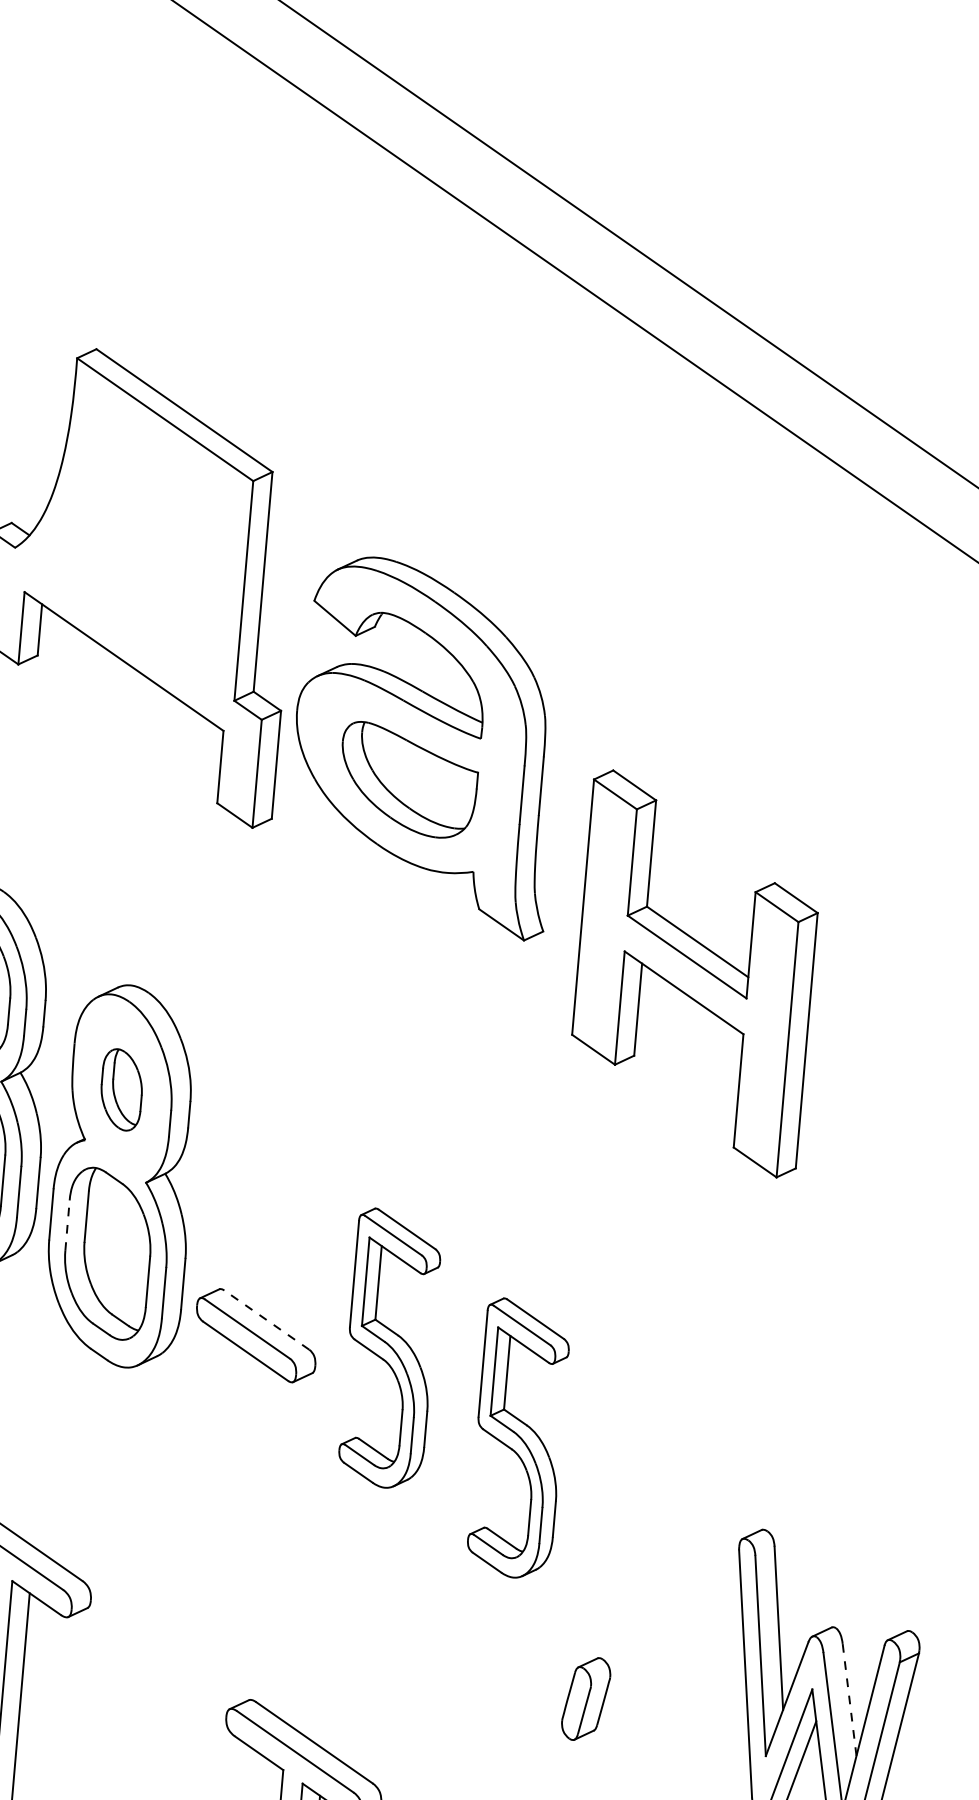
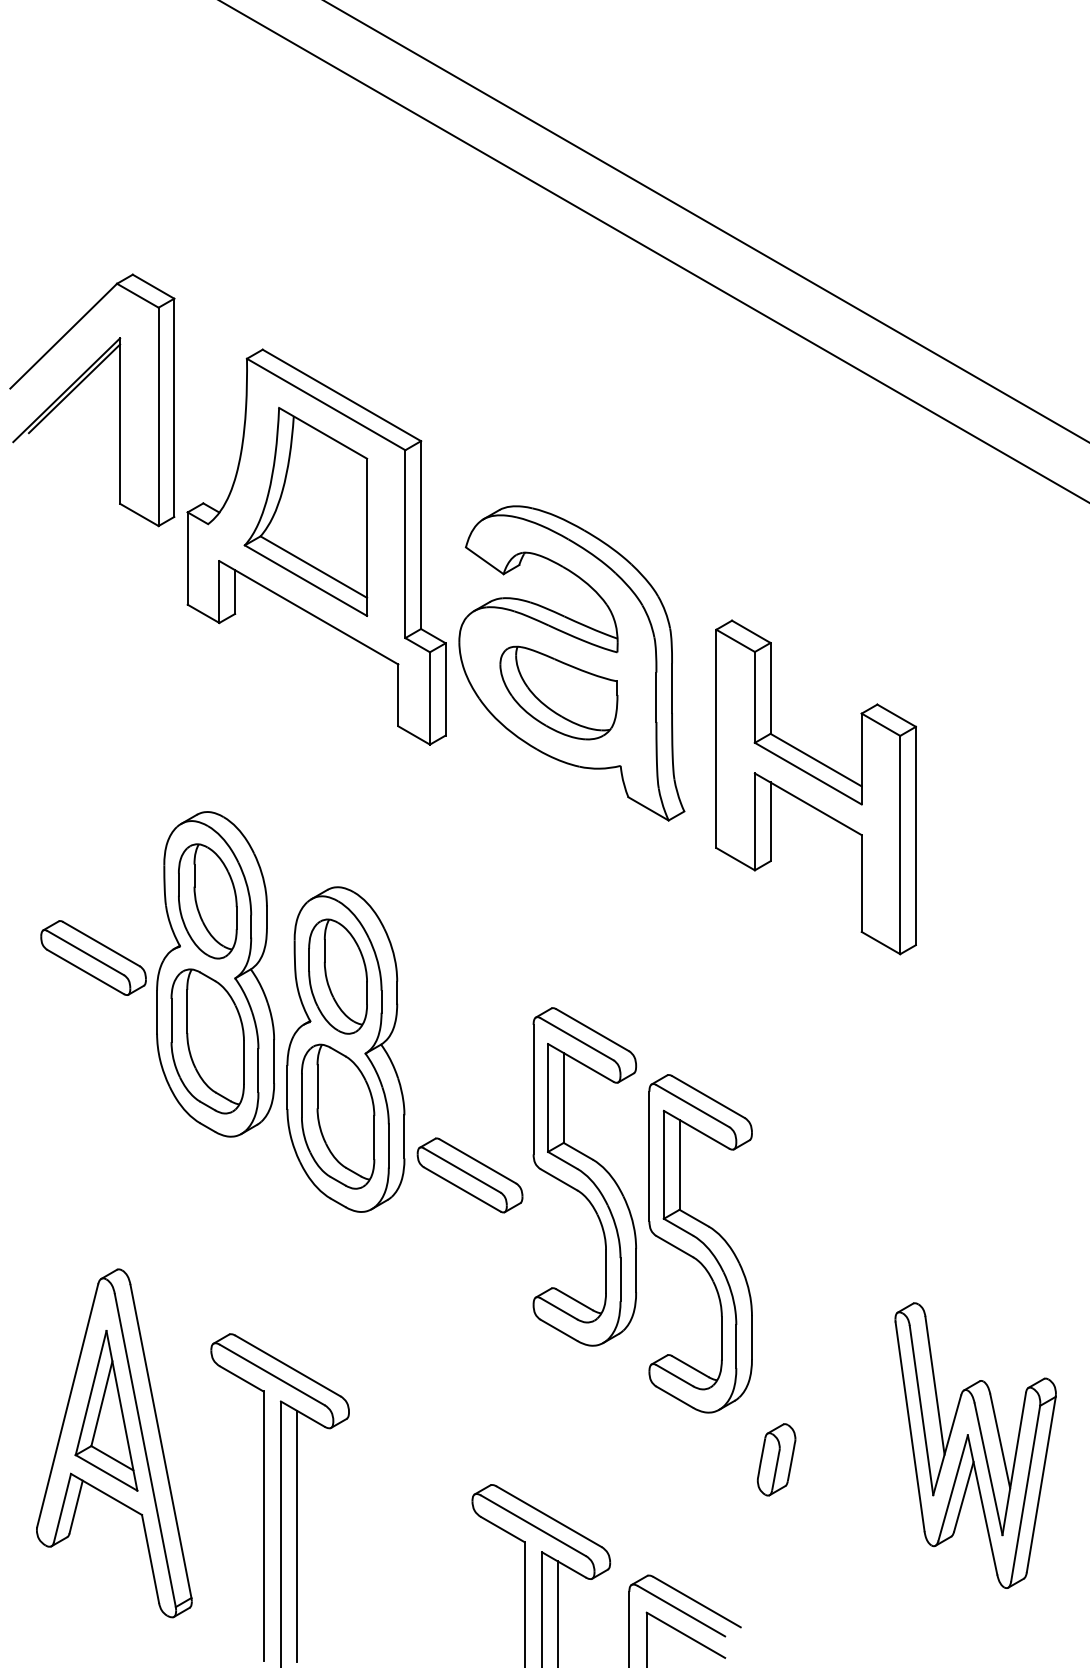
part: (130, 542) -> (305, 511), added
part: (694, 973) -> (815, 787), moved
part: (121, 1089) -> (337, 976), size x1.67
line: (67, 1225) -> (301, 1095), dashed -> solid
line: (266, 1320) -> (477, 1161), dashed -> solid
part: (389, 1348) -> (584, 1176), size x1.43
part: (518, 1438) -> (700, 1243), size x1.43
line: (849, 1698) -> (1000, 1440), dashed -> solid

